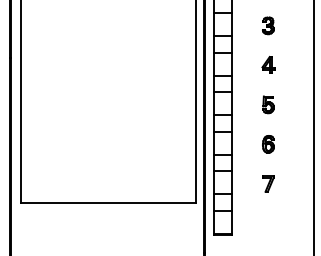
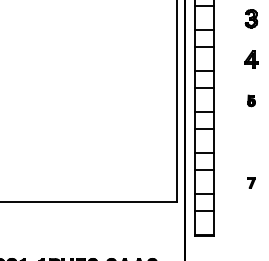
part: (268, 104) -> (251, 100), size x0.6
part: (268, 144) -> (251, 141), removed
part: (268, 183) -> (251, 182), size x0.6

